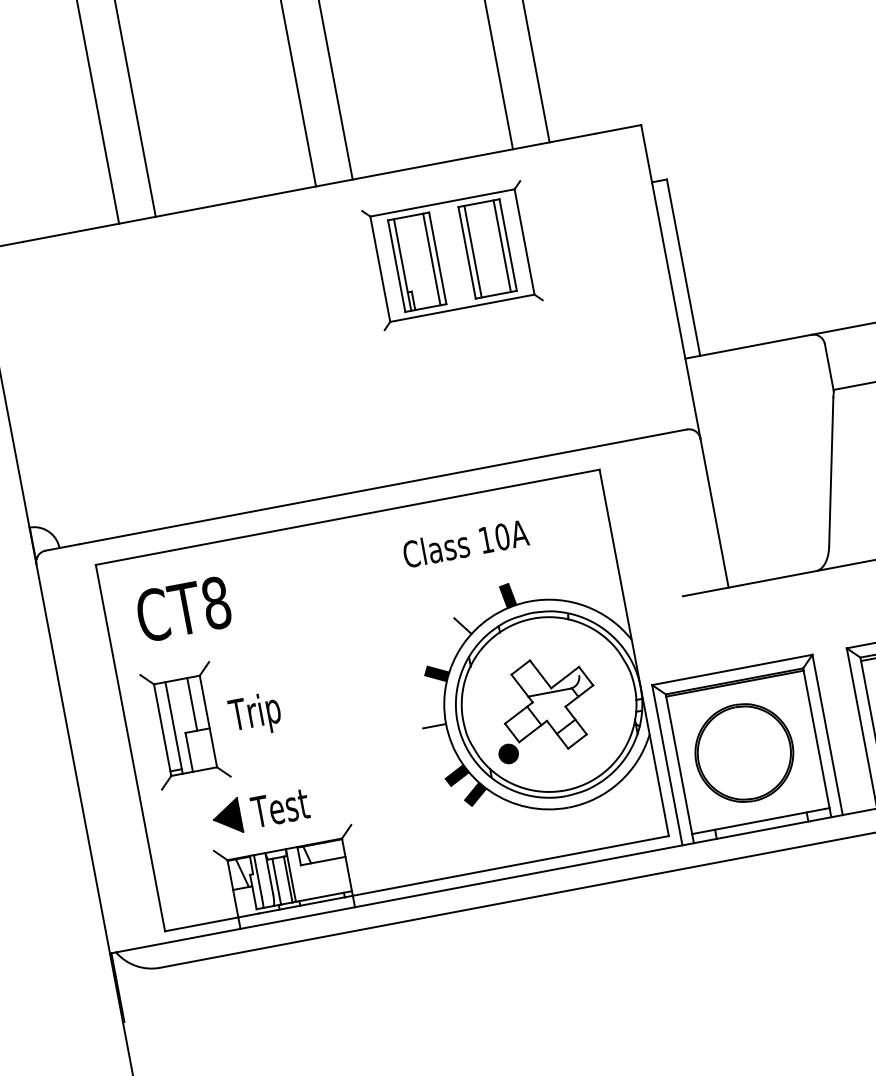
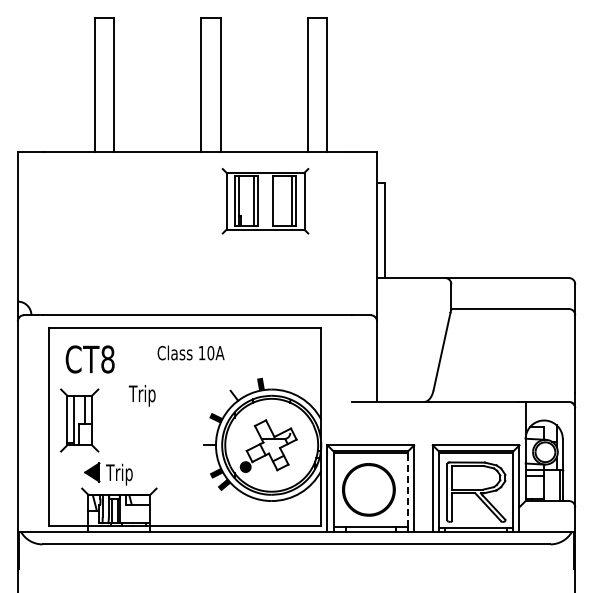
line: (472, 252) -> (276, 201), removed
text: (464, 542) -> (190, 352), moved
text: (253, 714) -> (141, 395), moved
line: (815, 738) -> (407, 489), solid -> dashed
text: (289, 809) -> (125, 474), Test -> Trip

